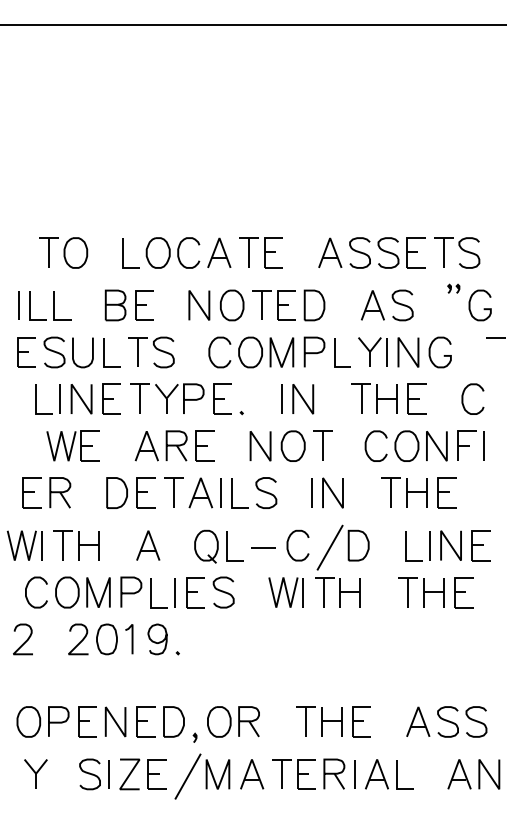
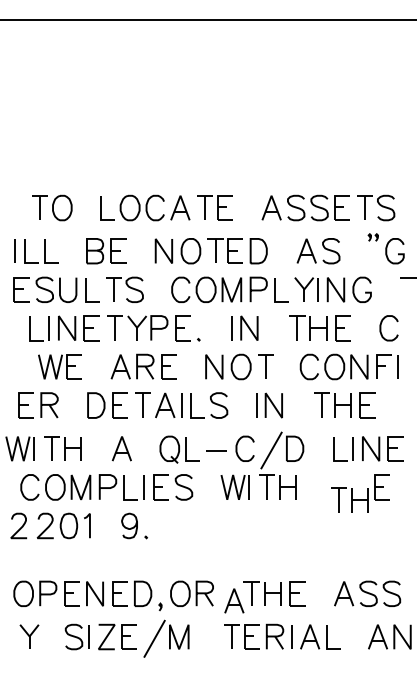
part: (421, 591) -> (349, 499), moved
part: (100, 638) -> (63, 525), moved
part: (252, 773) -> (234, 600), moved

